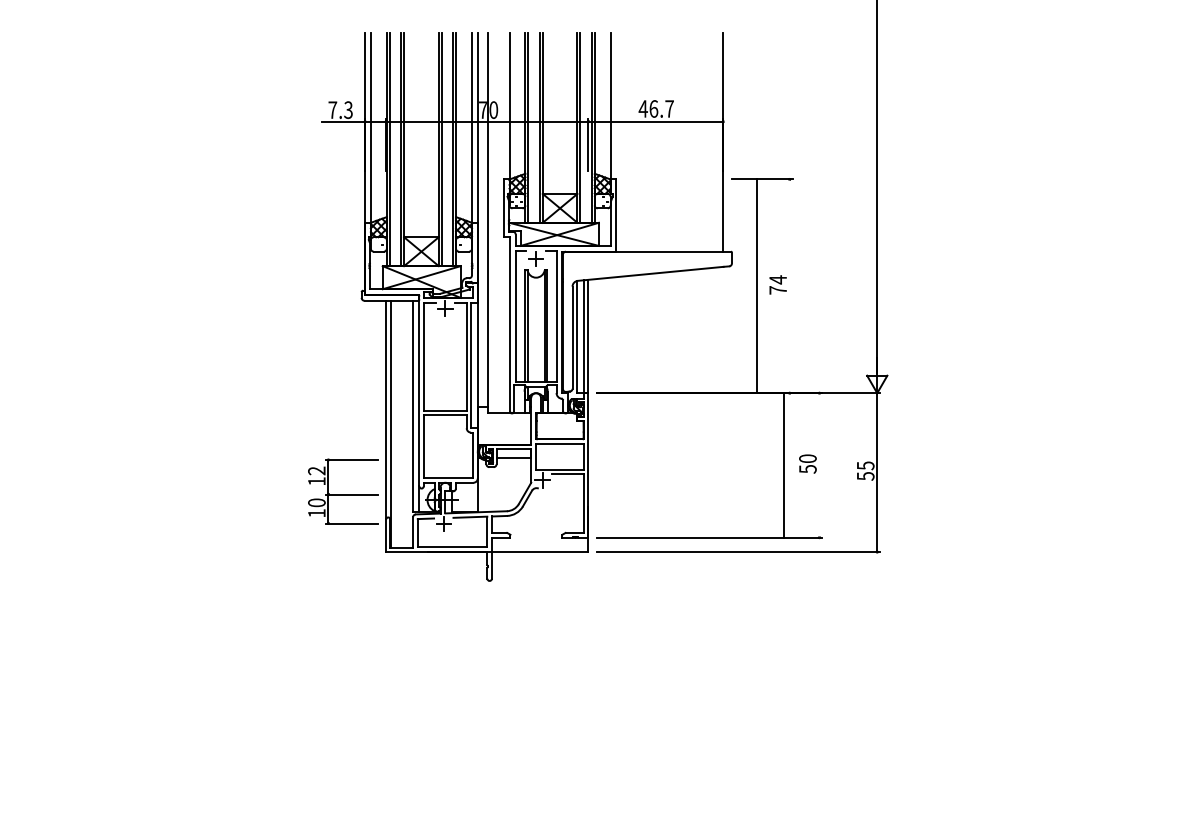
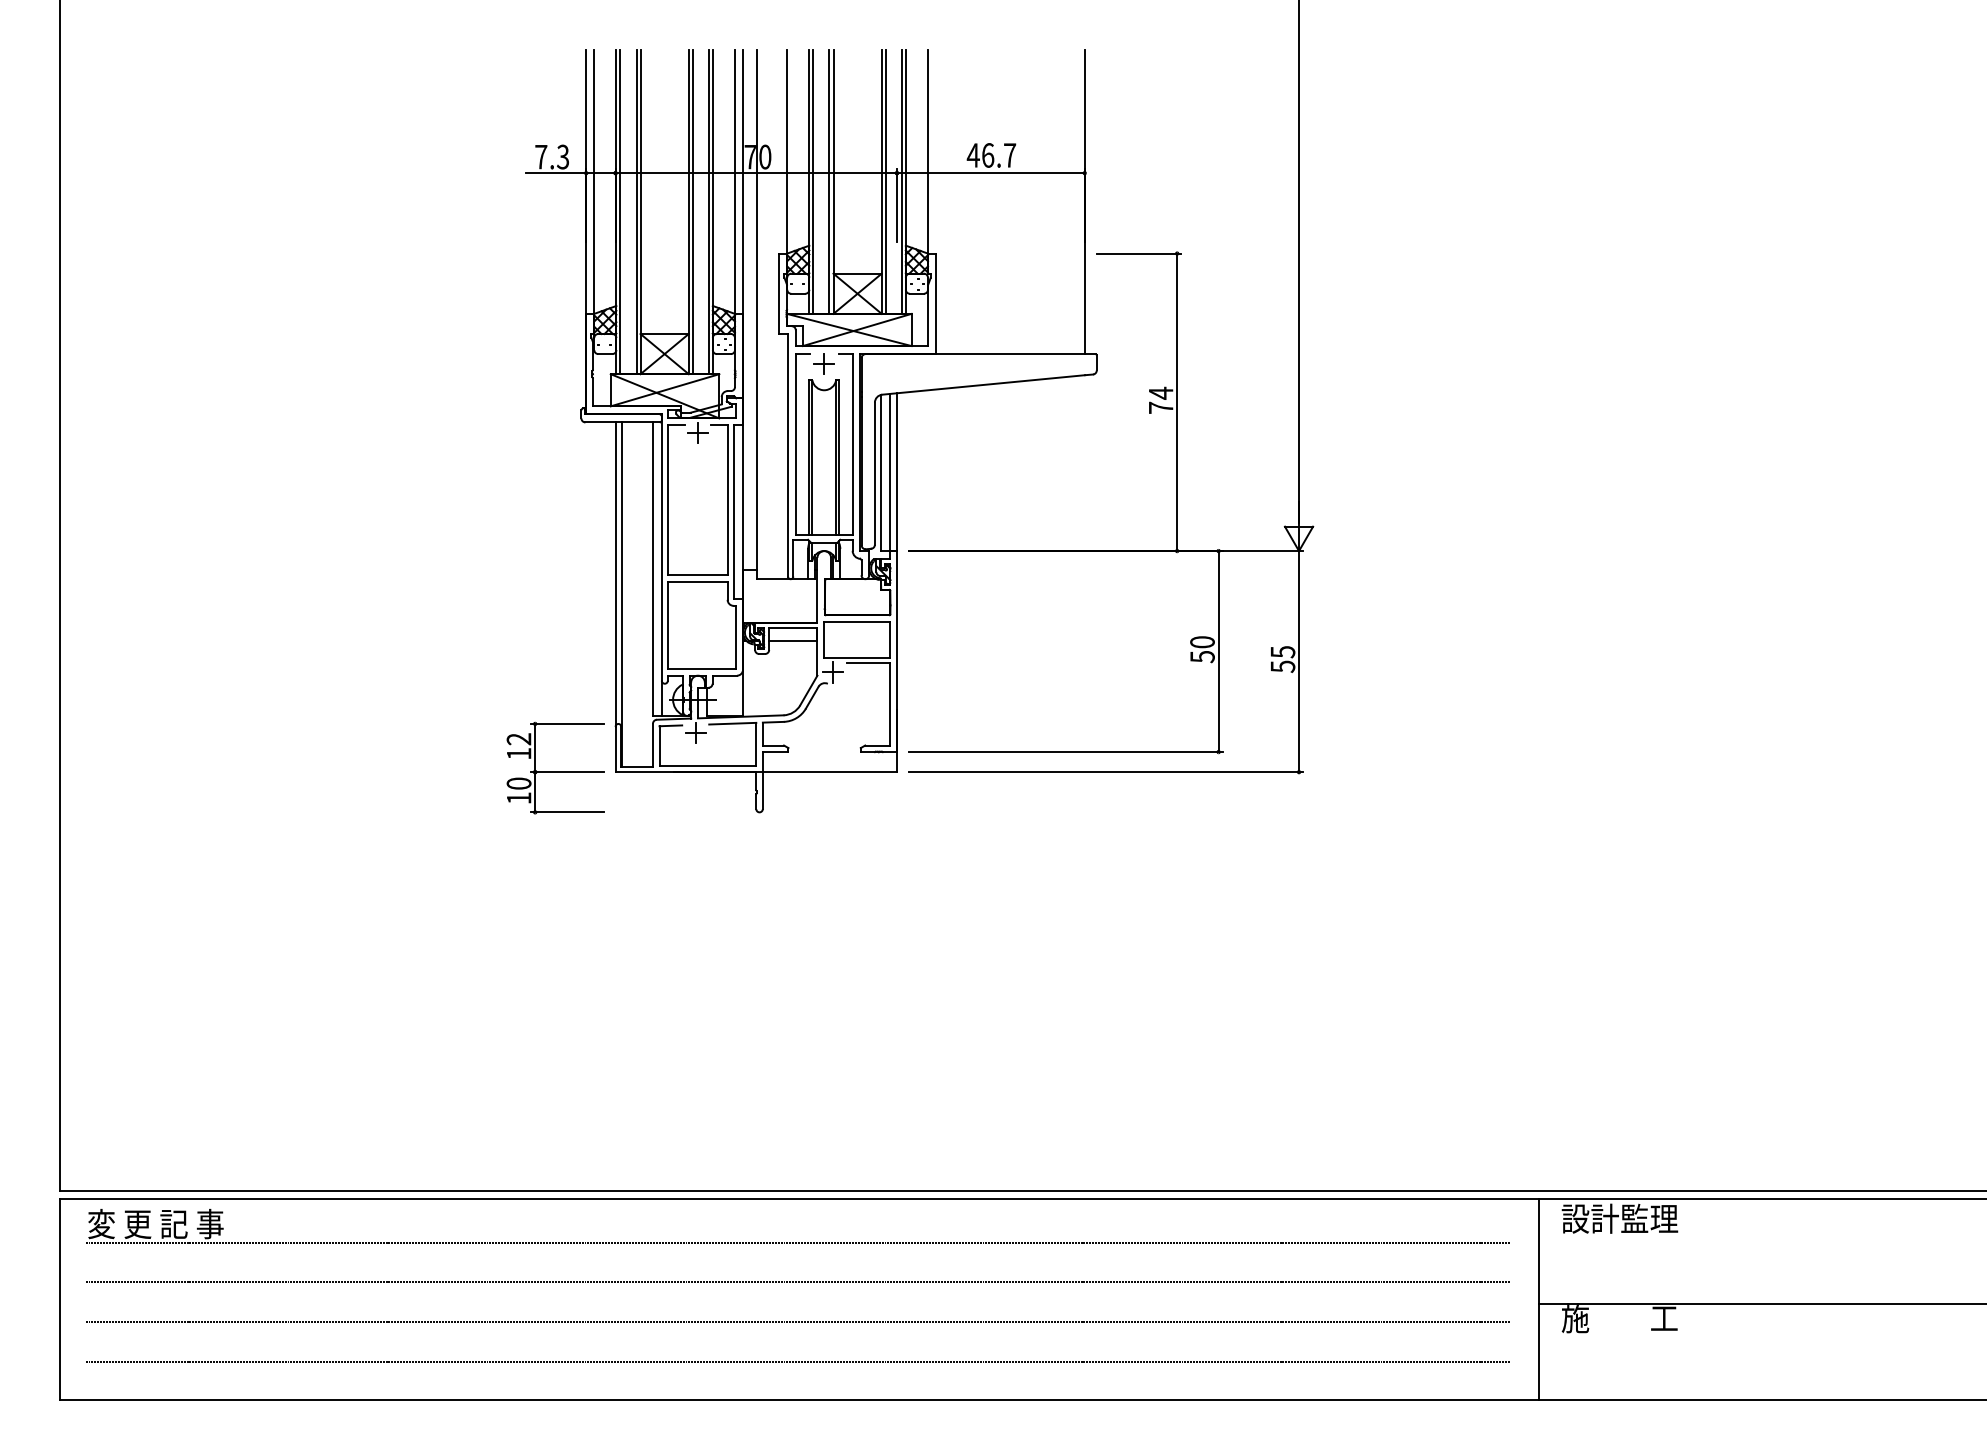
line: (756, 286) -> (1177, 402), moved
line: (784, 465) -> (1218, 651), moved
part: (343, 491) -> (555, 767), moved

